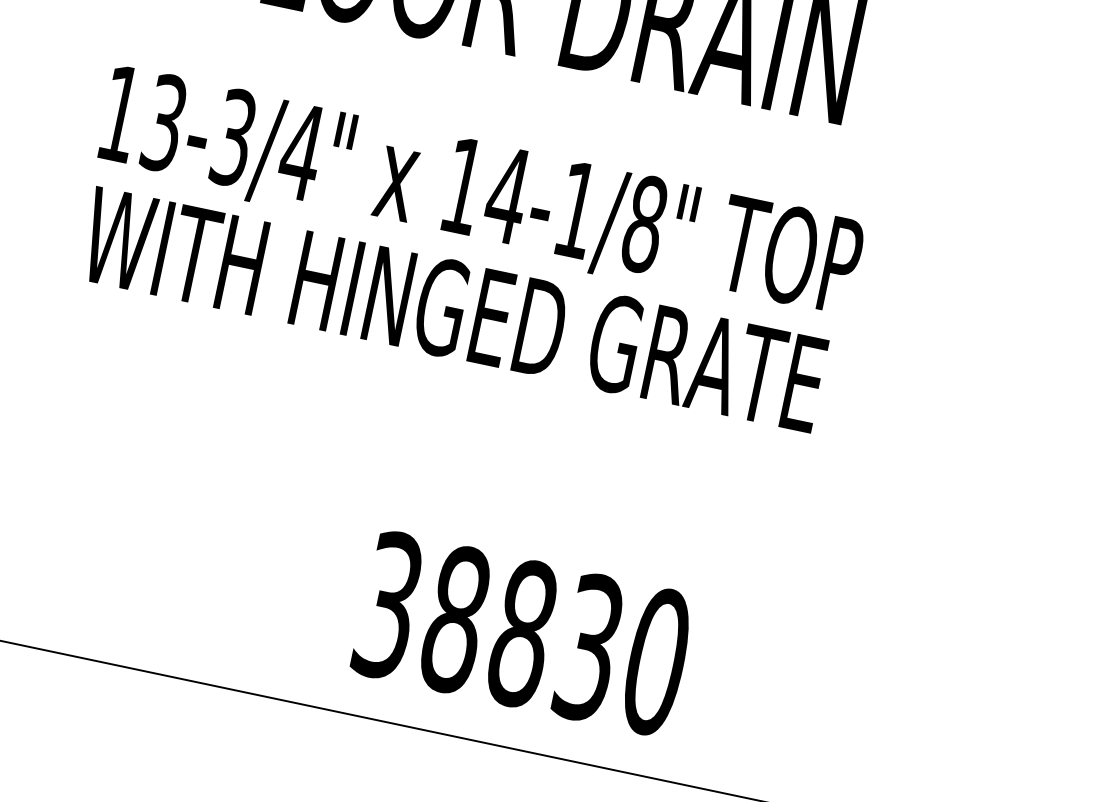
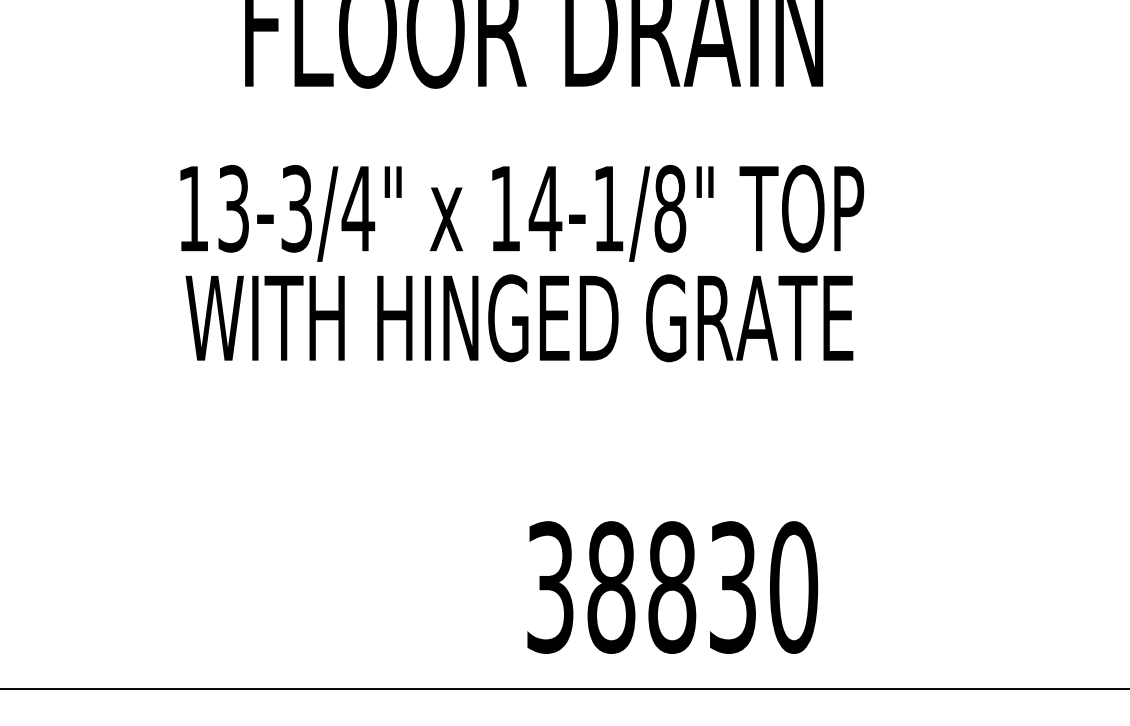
text: (523, 633) -> (672, 587), moved

